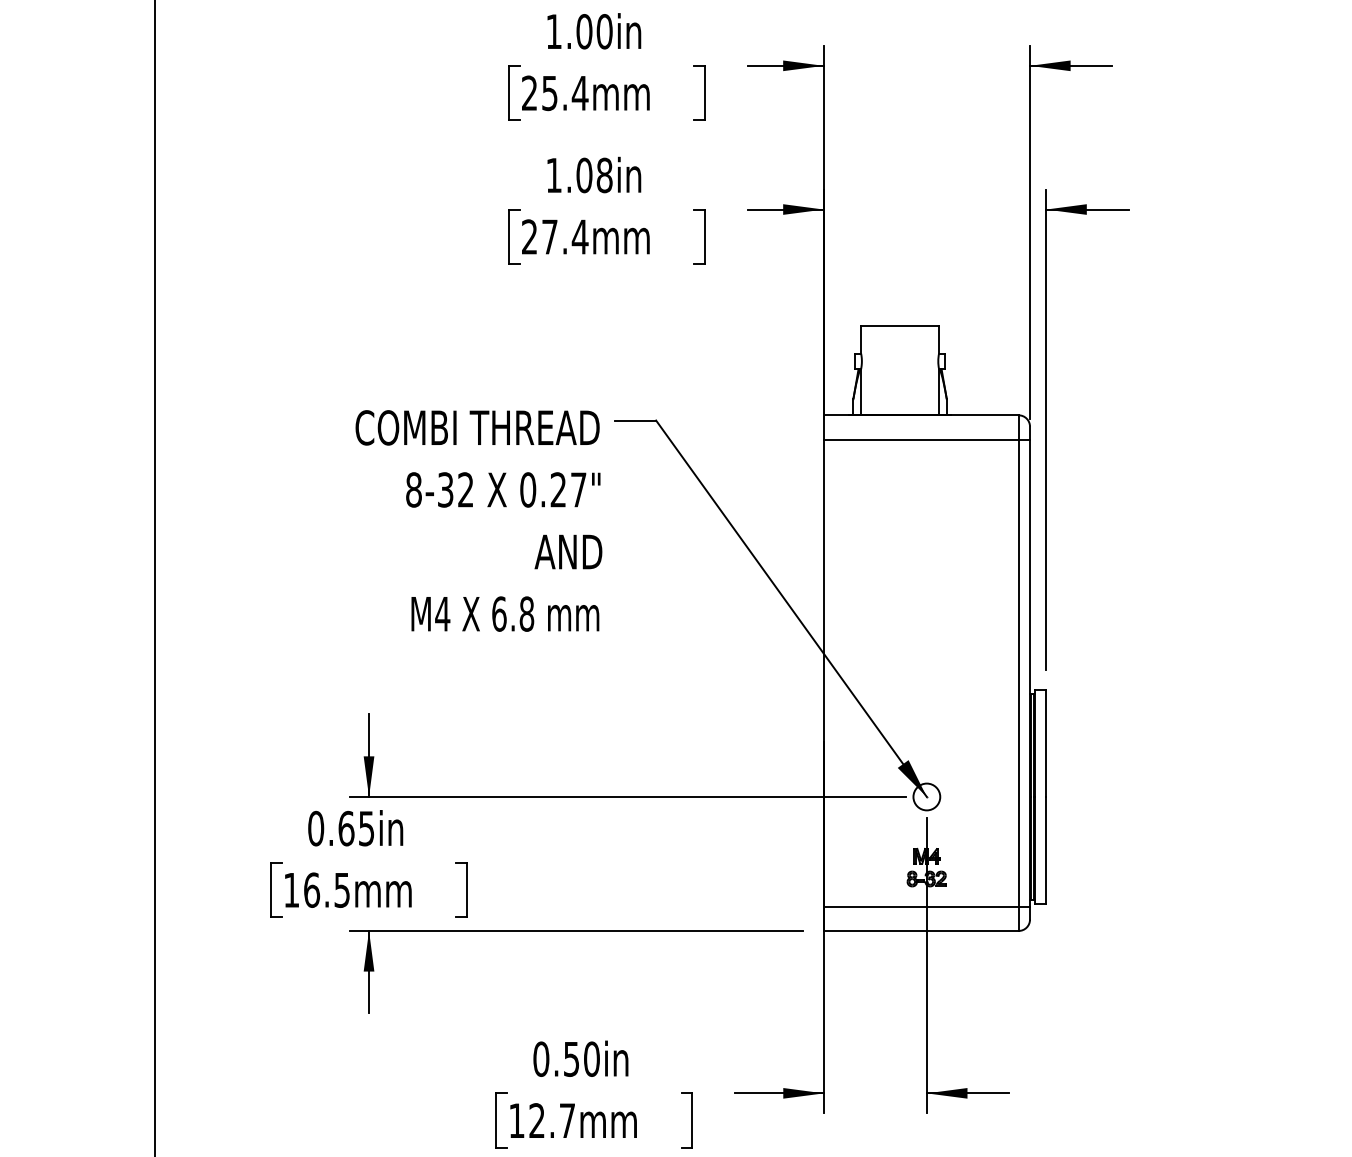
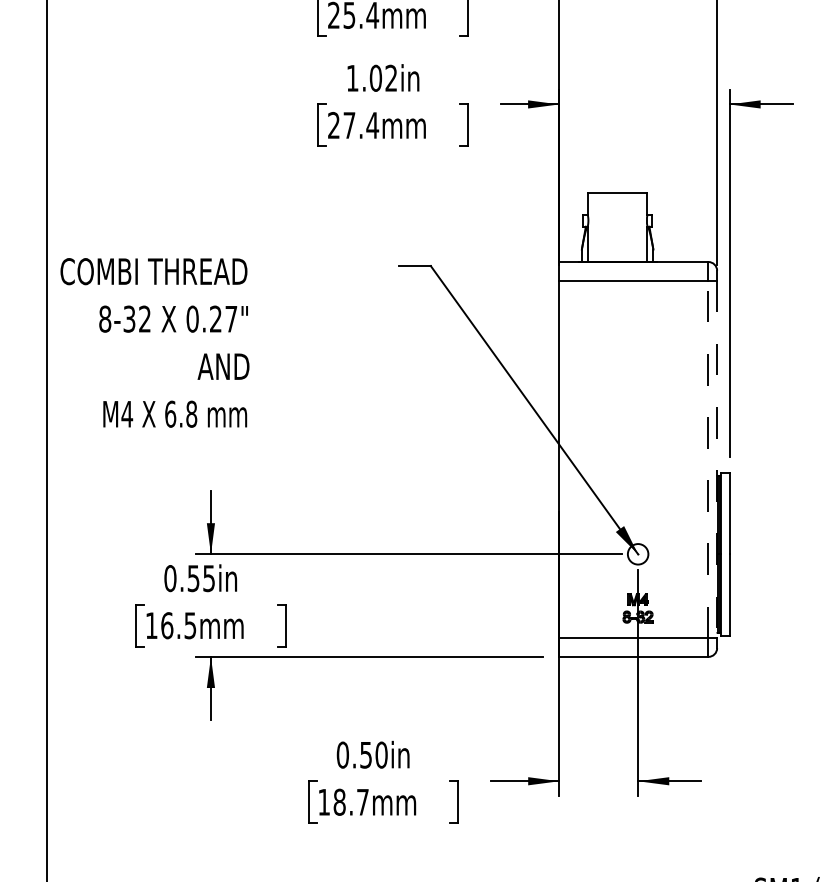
text: (604, 175) -> (391, 78), 1.08in -> 1.02in
text: (478, 520) -> (154, 342), moved
line: (1018, 672) -> (708, 458), solid -> dashed
line: (1029, 673) -> (716, 459), solid -> dashed
text: (346, 828) -> (193, 578), 0.65in -> 0.55in
text: (537, 1120) -> (339, 802), 12.7mm -> 18.7mm

